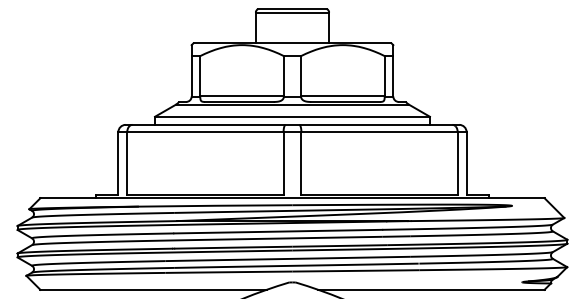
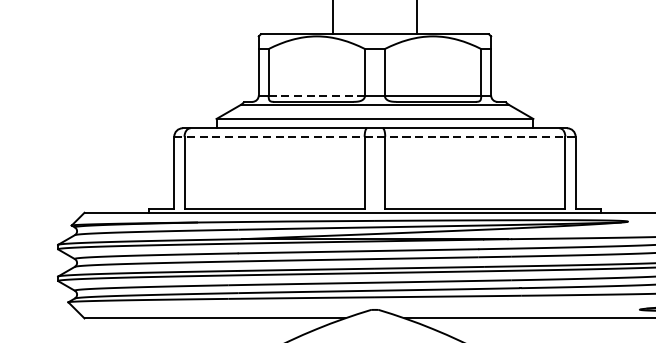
line: (242, 96) -> (317, 95), solid -> dashed
line: (293, 132) -> (376, 137), solid -> dashed

